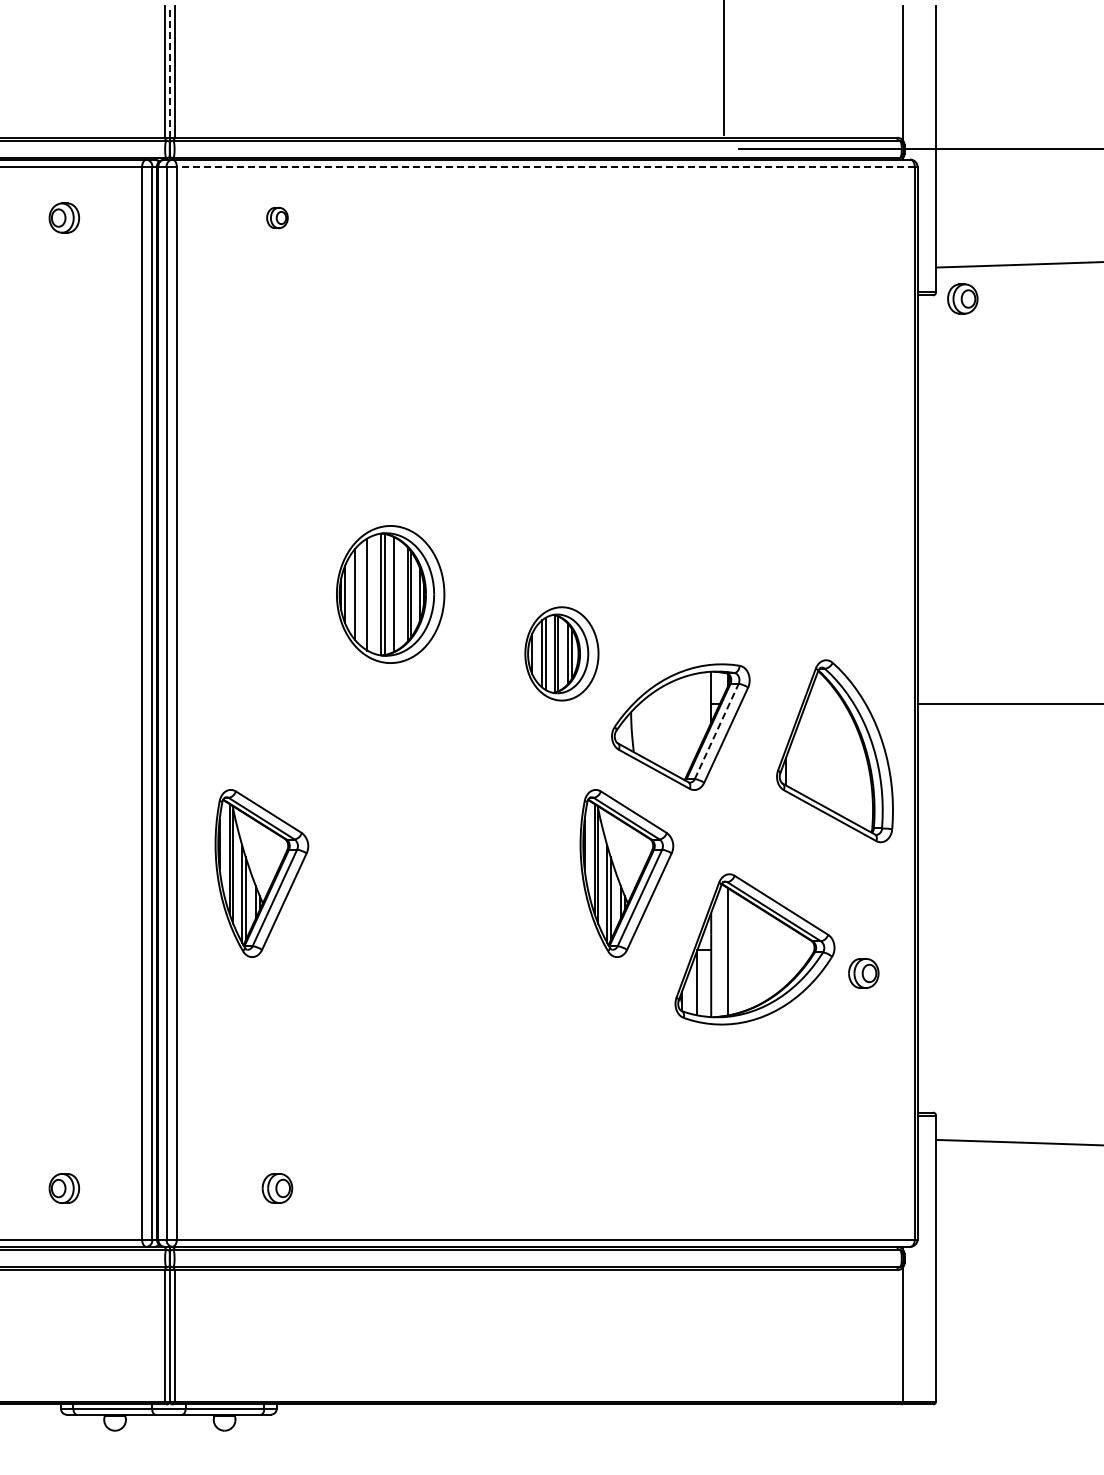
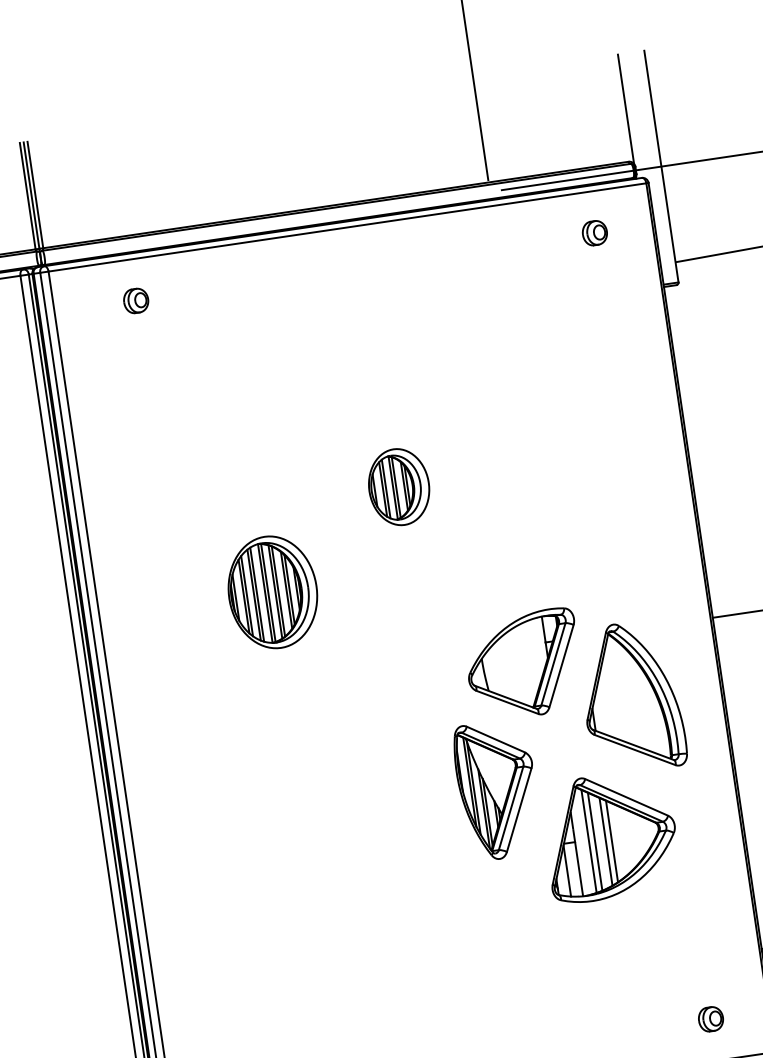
line: (169, 72) -> (31, 195), dashed -> solid
line: (545, 166) -> (347, 227), dashed -> solid
part: (277, 217) -> (136, 300), size x1.43
part: (962, 298) -> (594, 232), moved
line: (358, 594) -> (246, 596), added
line: (371, 594) -> (257, 594), added
line: (397, 594) -> (278, 591), added
part: (561, 653) -> (398, 486), moved
line: (716, 731) -> (553, 664), dashed -> solid
part: (834, 751) -> (630, 697), moved
part: (261, 873) -> (201, 833), removed
line: (735, 952) -> (595, 841), added
line: (748, 955) -> (605, 841), added
line: (755, 955) -> (611, 841), added
part: (863, 973) -> (710, 1019), moved

